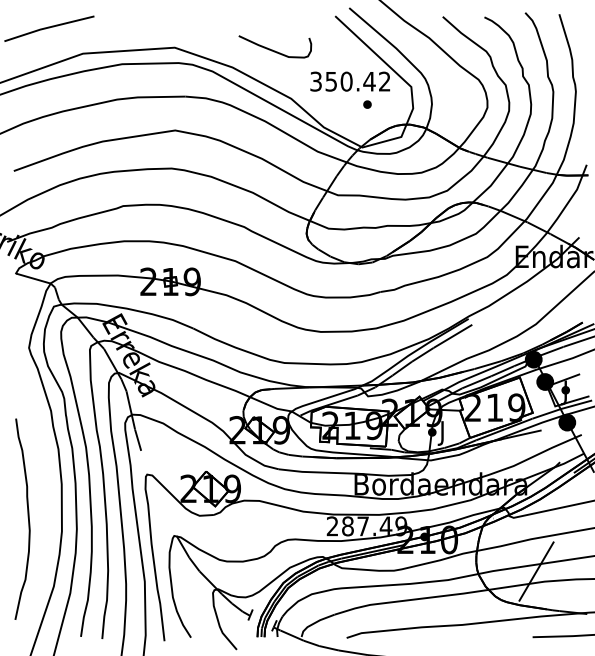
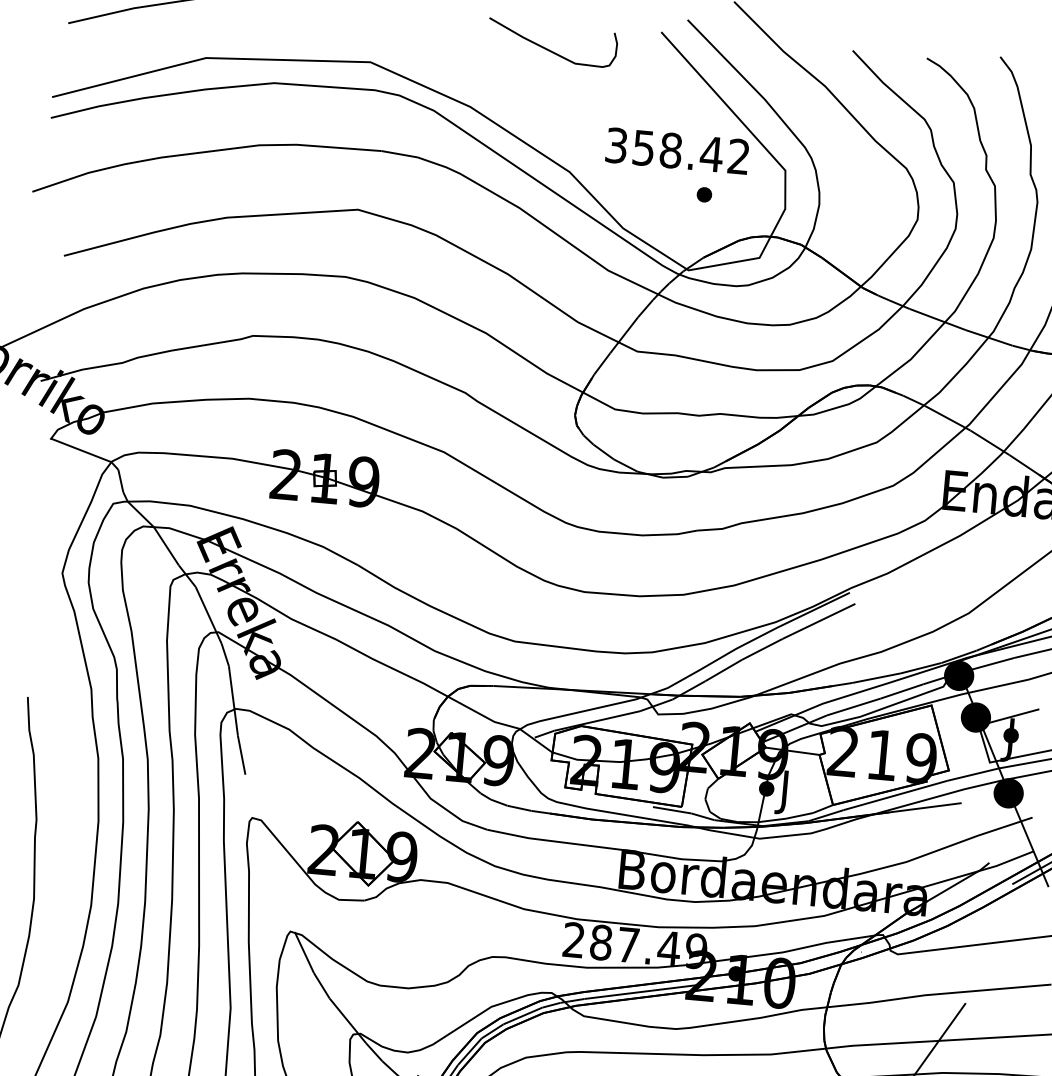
curve: (275, 50) -> (552, 49), moved
text: (346, 81) -> (670, 150), 350.42 -> 358.42

